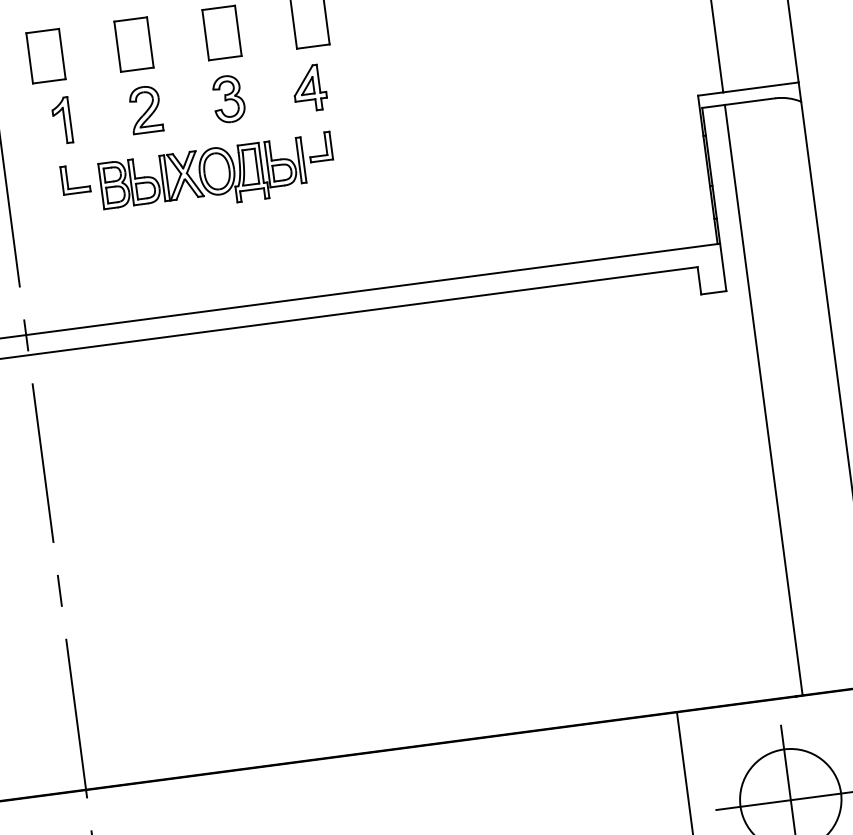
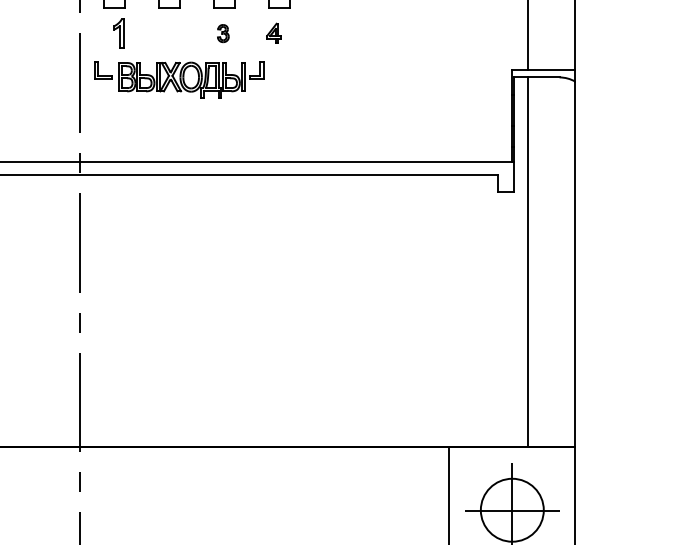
part: (308, 88) -> (273, 33), size x0.7
part: (229, 98) -> (223, 33), size x0.6
part: (146, 109) -> (171, 33), removed
part: (198, 177) -> (179, 79), moved

